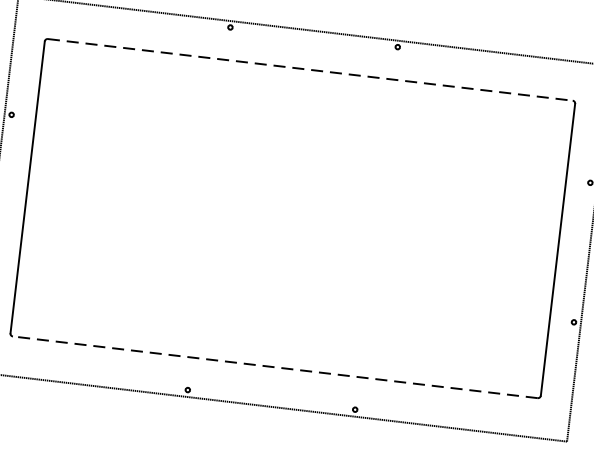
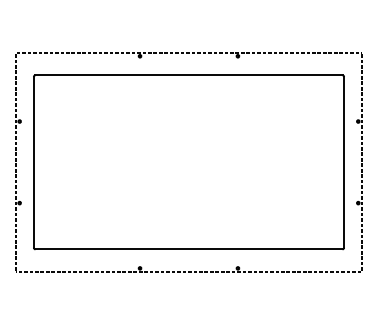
line: (311, 70) -> (189, 75), dashed -> solid
line: (274, 367) -> (188, 249), dashed -> solid

